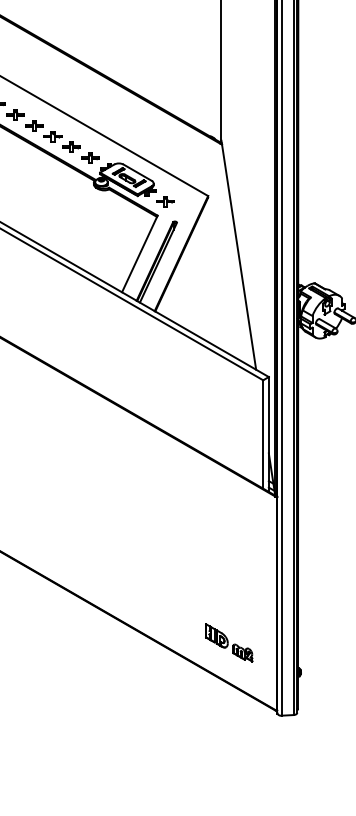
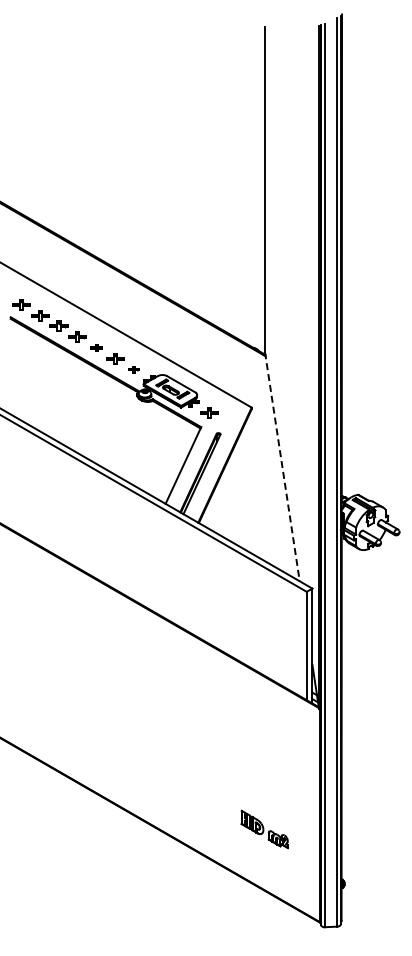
part: (52, 135) -> (96, 347), size x0.6
part: (89, 157) -> (133, 369), size x0.6
line: (238, 254) -> (282, 466), solid -> dashed
part: (228, 642) -> (264, 829), moved

